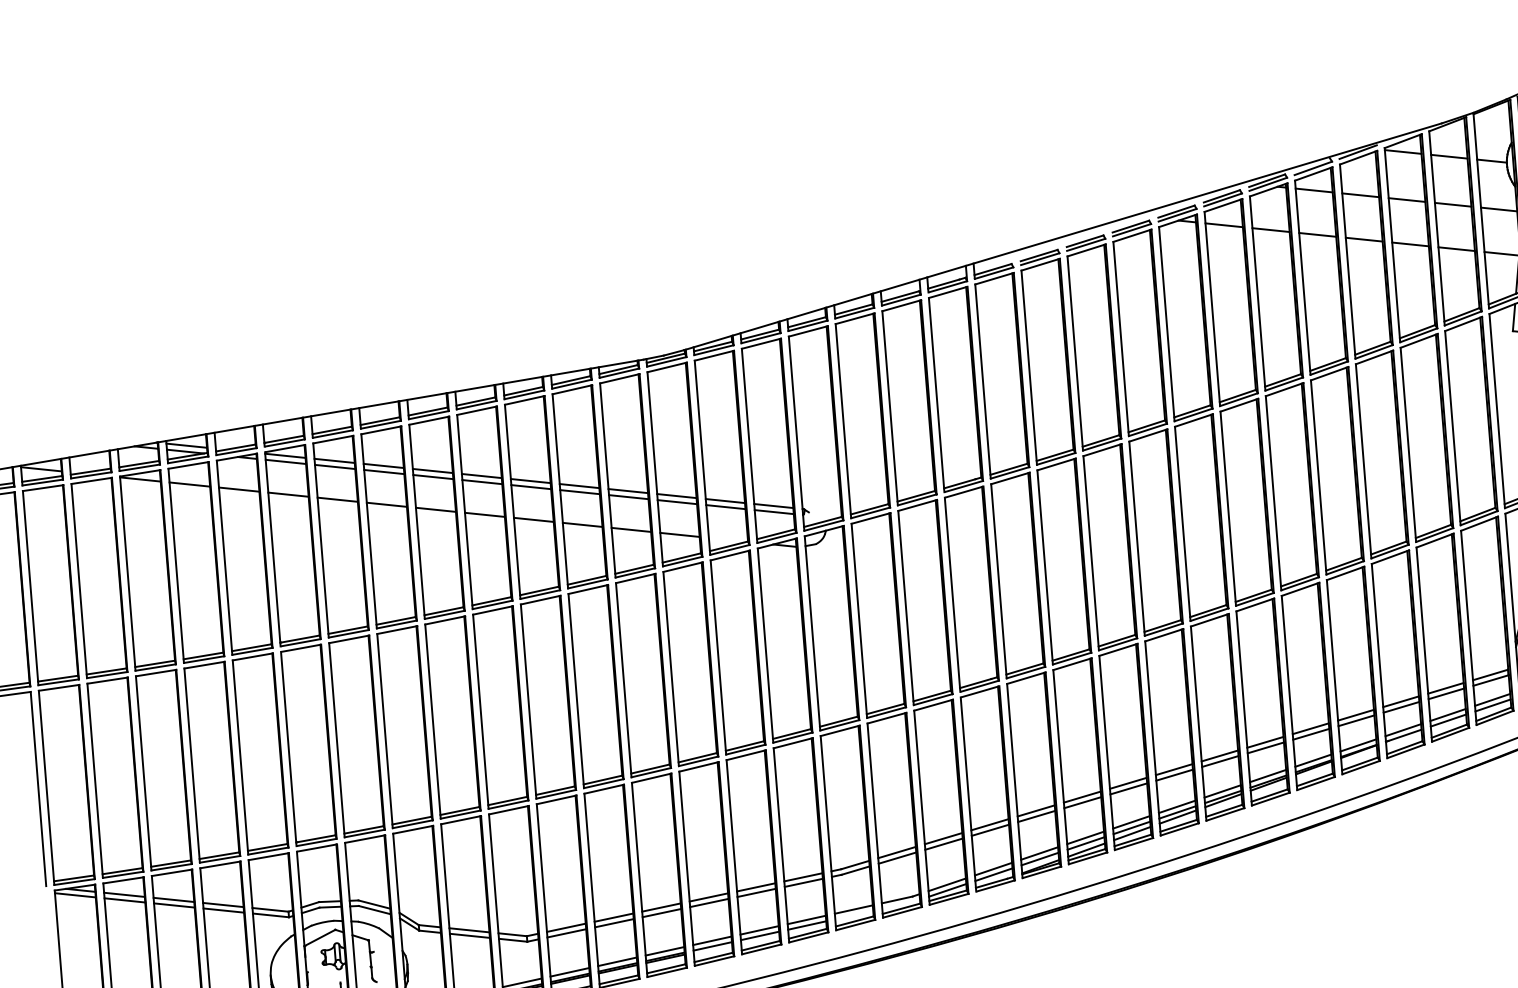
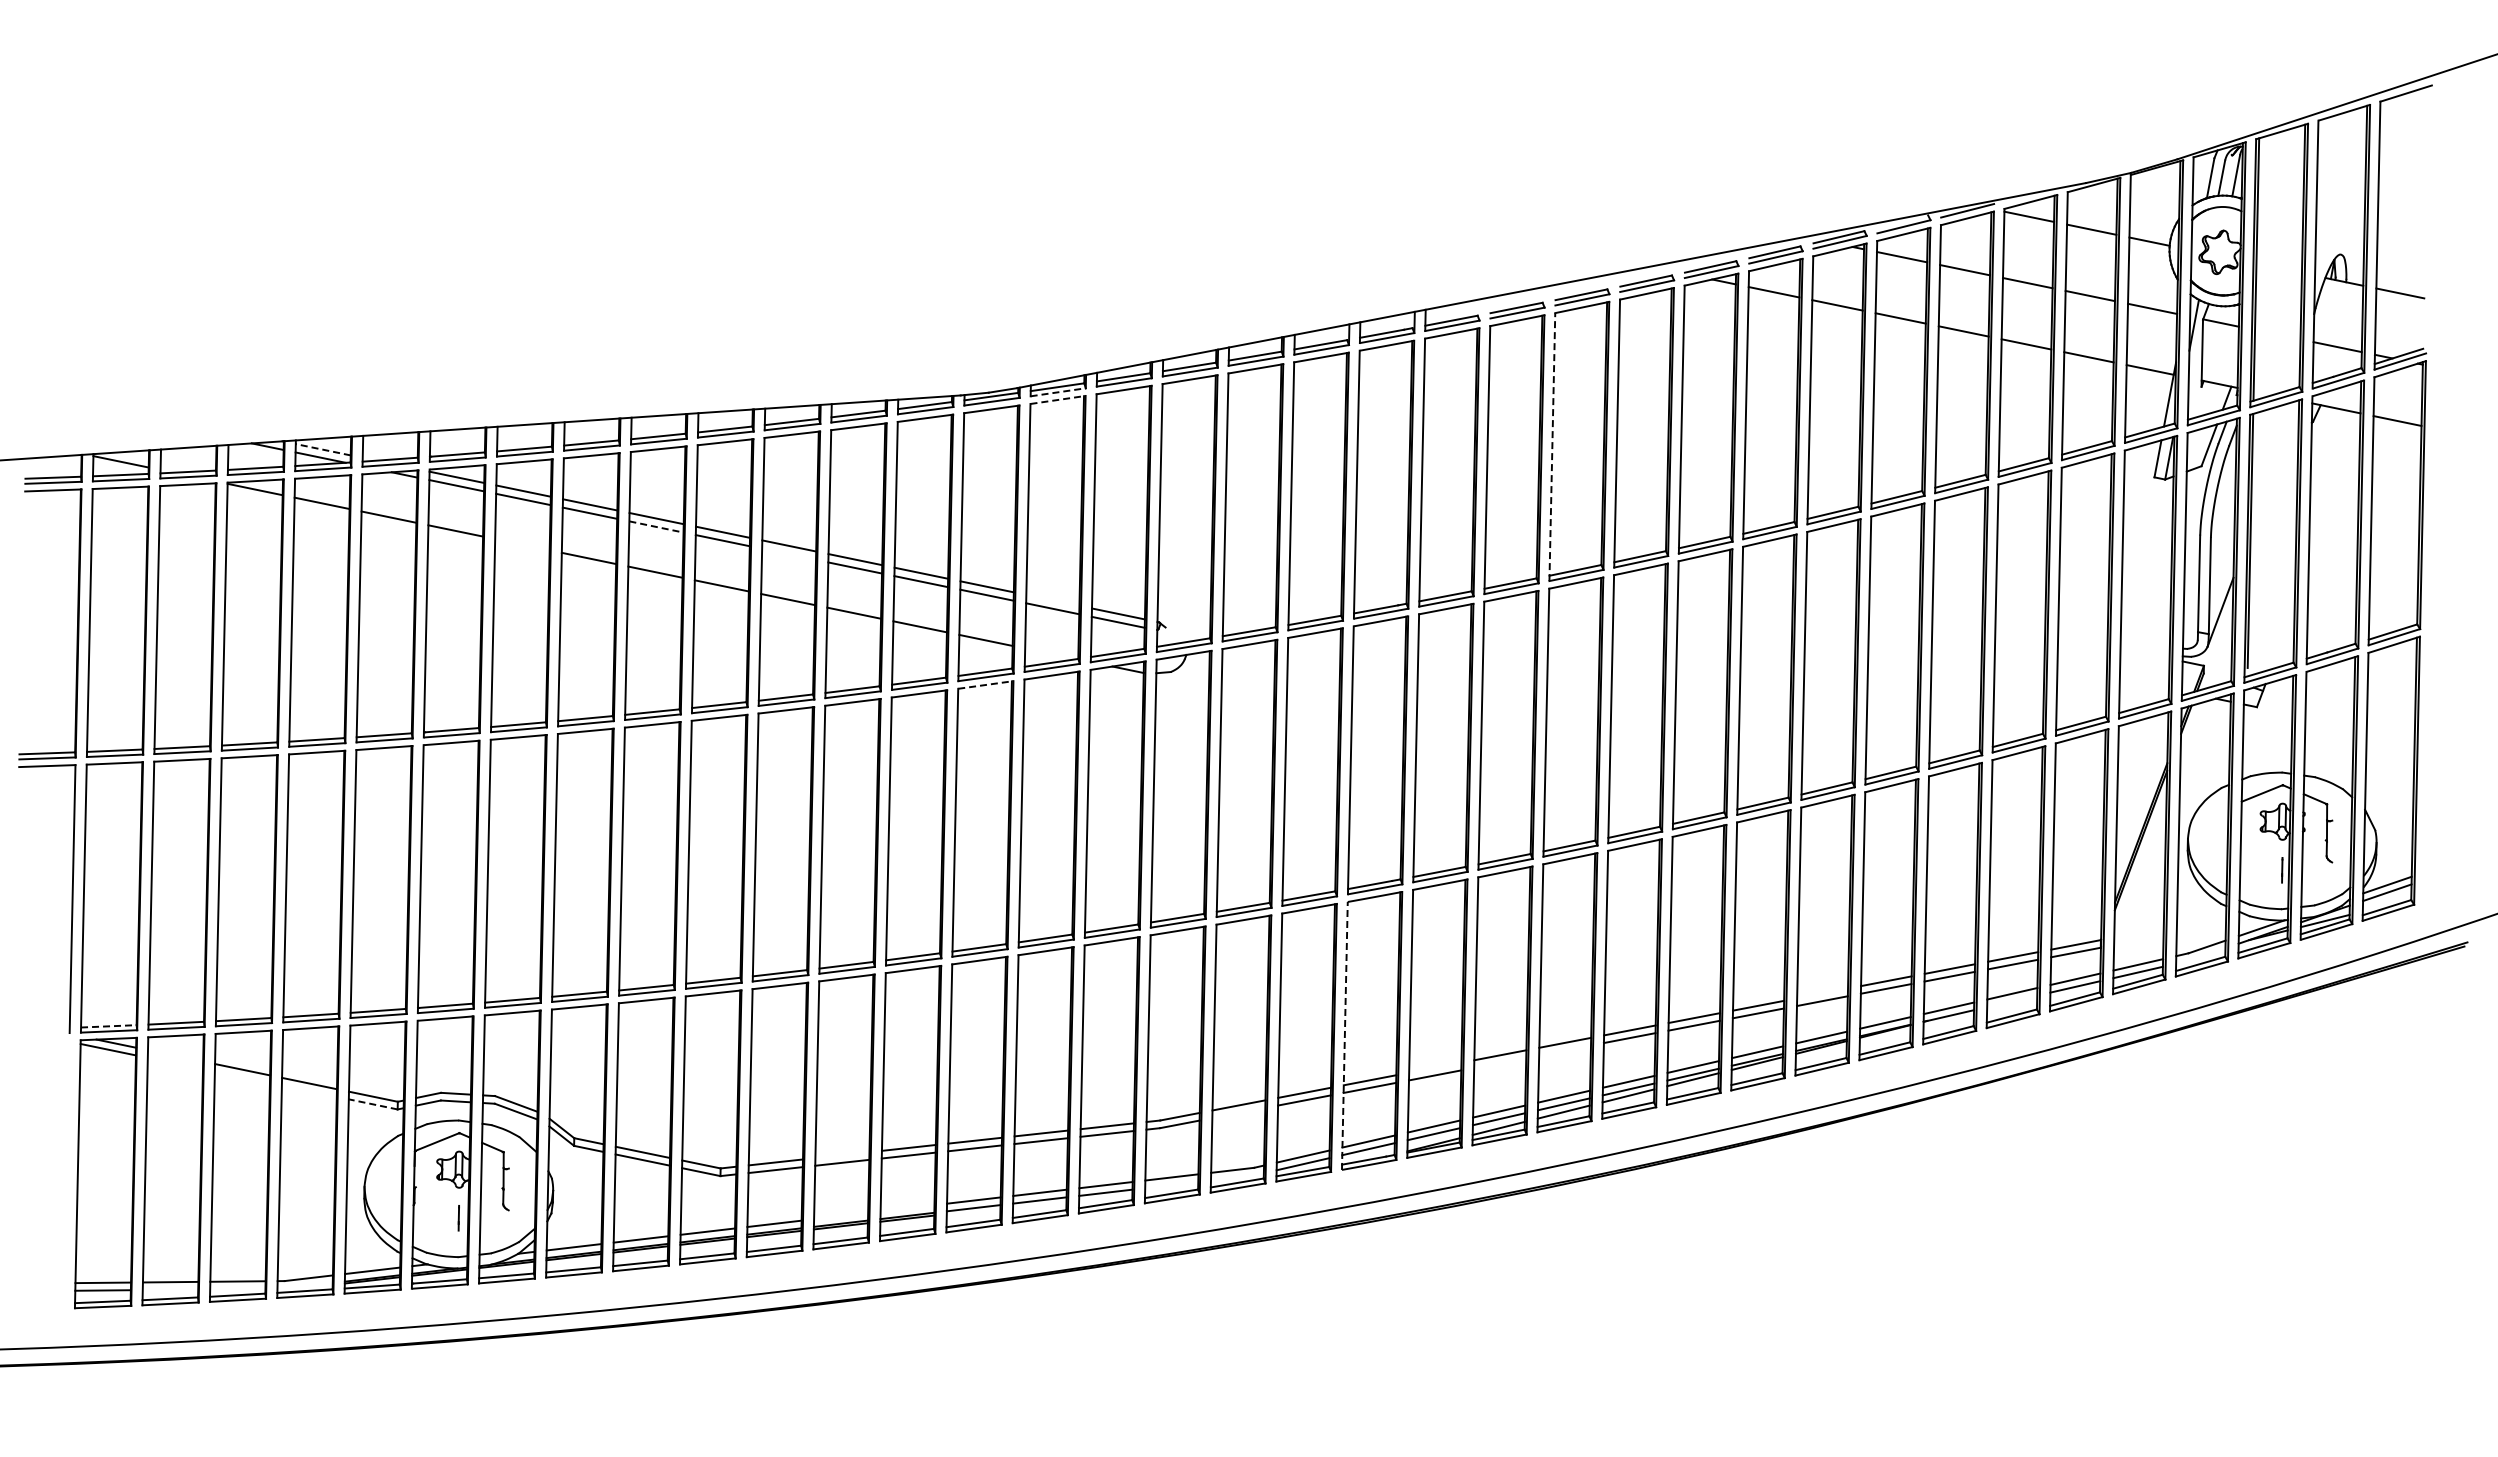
line: (714, 350) -> (1058, 392), solid -> dashed
line: (1075, 353) -> (1552, 446), solid -> dashed
line: (714, 355) -> (1058, 399), solid -> dashed
line: (186, 445) -> (322, 449), solid -> dashed
line: (433, 476) -> (656, 526), solid -> dashed
line: (531, 486) -> (789, 553), removed
line: (337, 499) -> (522, 544), removed
line: (725, 500) -> (1052, 599), removed
line: (682, 566) -> (985, 684), solid -> dashed
line: (1448, 720) -> (2012, 1001), removed
line: (1310, 728) -> (1822, 993), removed
line: (1129, 788) -> (1565, 1050), removed
line: (968, 794) -> (1344, 1035), solid -> dashed
line: (1082, 802) -> (1500, 1062), removed
line: (1036, 810) -> (1435, 1067), removed
line: (897, 857) -> (1238, 1112), removed
line: (73, 878) -> (108, 1026), solid -> dashed
line: (124, 894) -> (175, 1055), removed
line: (124, 900) -> (175, 1063), removed
line: (173, 905) -> (241, 1077), removed
line: (223, 910) -> (308, 1090), removed
line: (271, 915) -> (373, 1104), solid -> dashed
line: (614, 917) -> (842, 1155), removed
line: (664, 951) -> (907, 1208), removed
line: (617, 961) -> (841, 1215), removed

